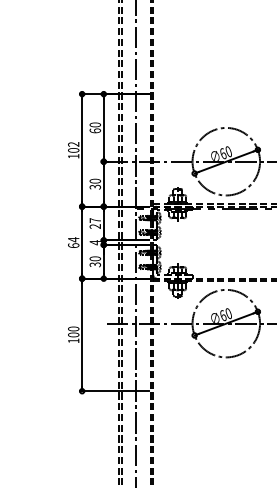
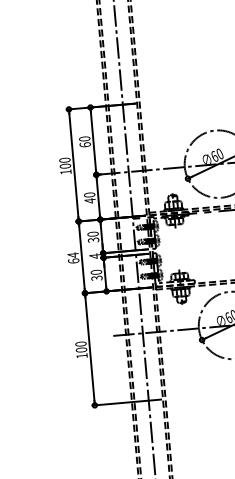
text: (73, 144) -> (64, 160), 102 -> 100
text: (95, 186) -> (90, 200), 30 -> 40
text: (95, 223) -> (93, 237), 27 -> 30

